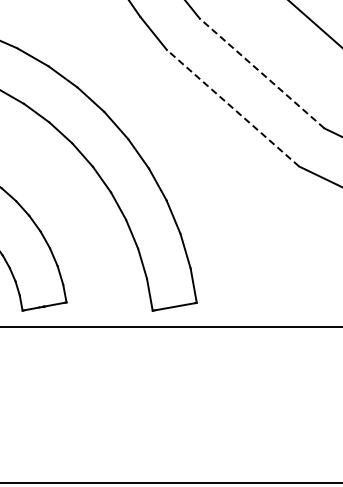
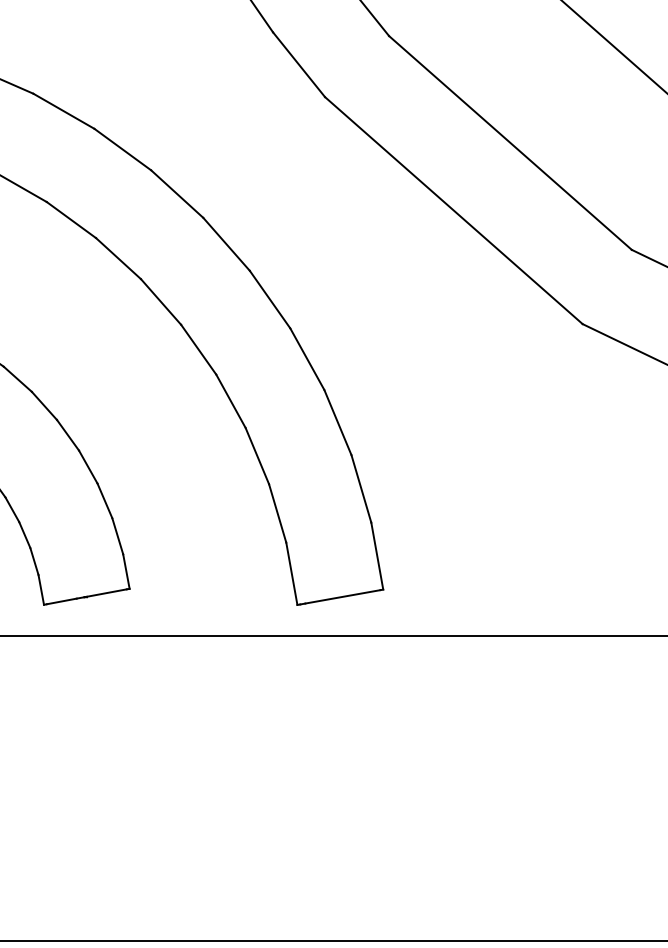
line: (261, 73) -> (509, 142), dashed -> solid
line: (232, 107) -> (452, 209), dashed -> solid

